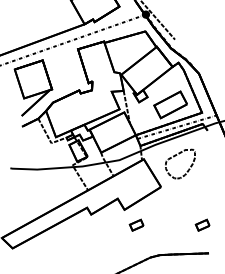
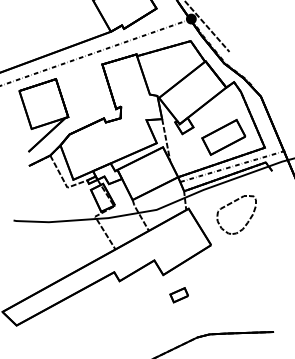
part: (202, 224) -> (265, 294), removed

